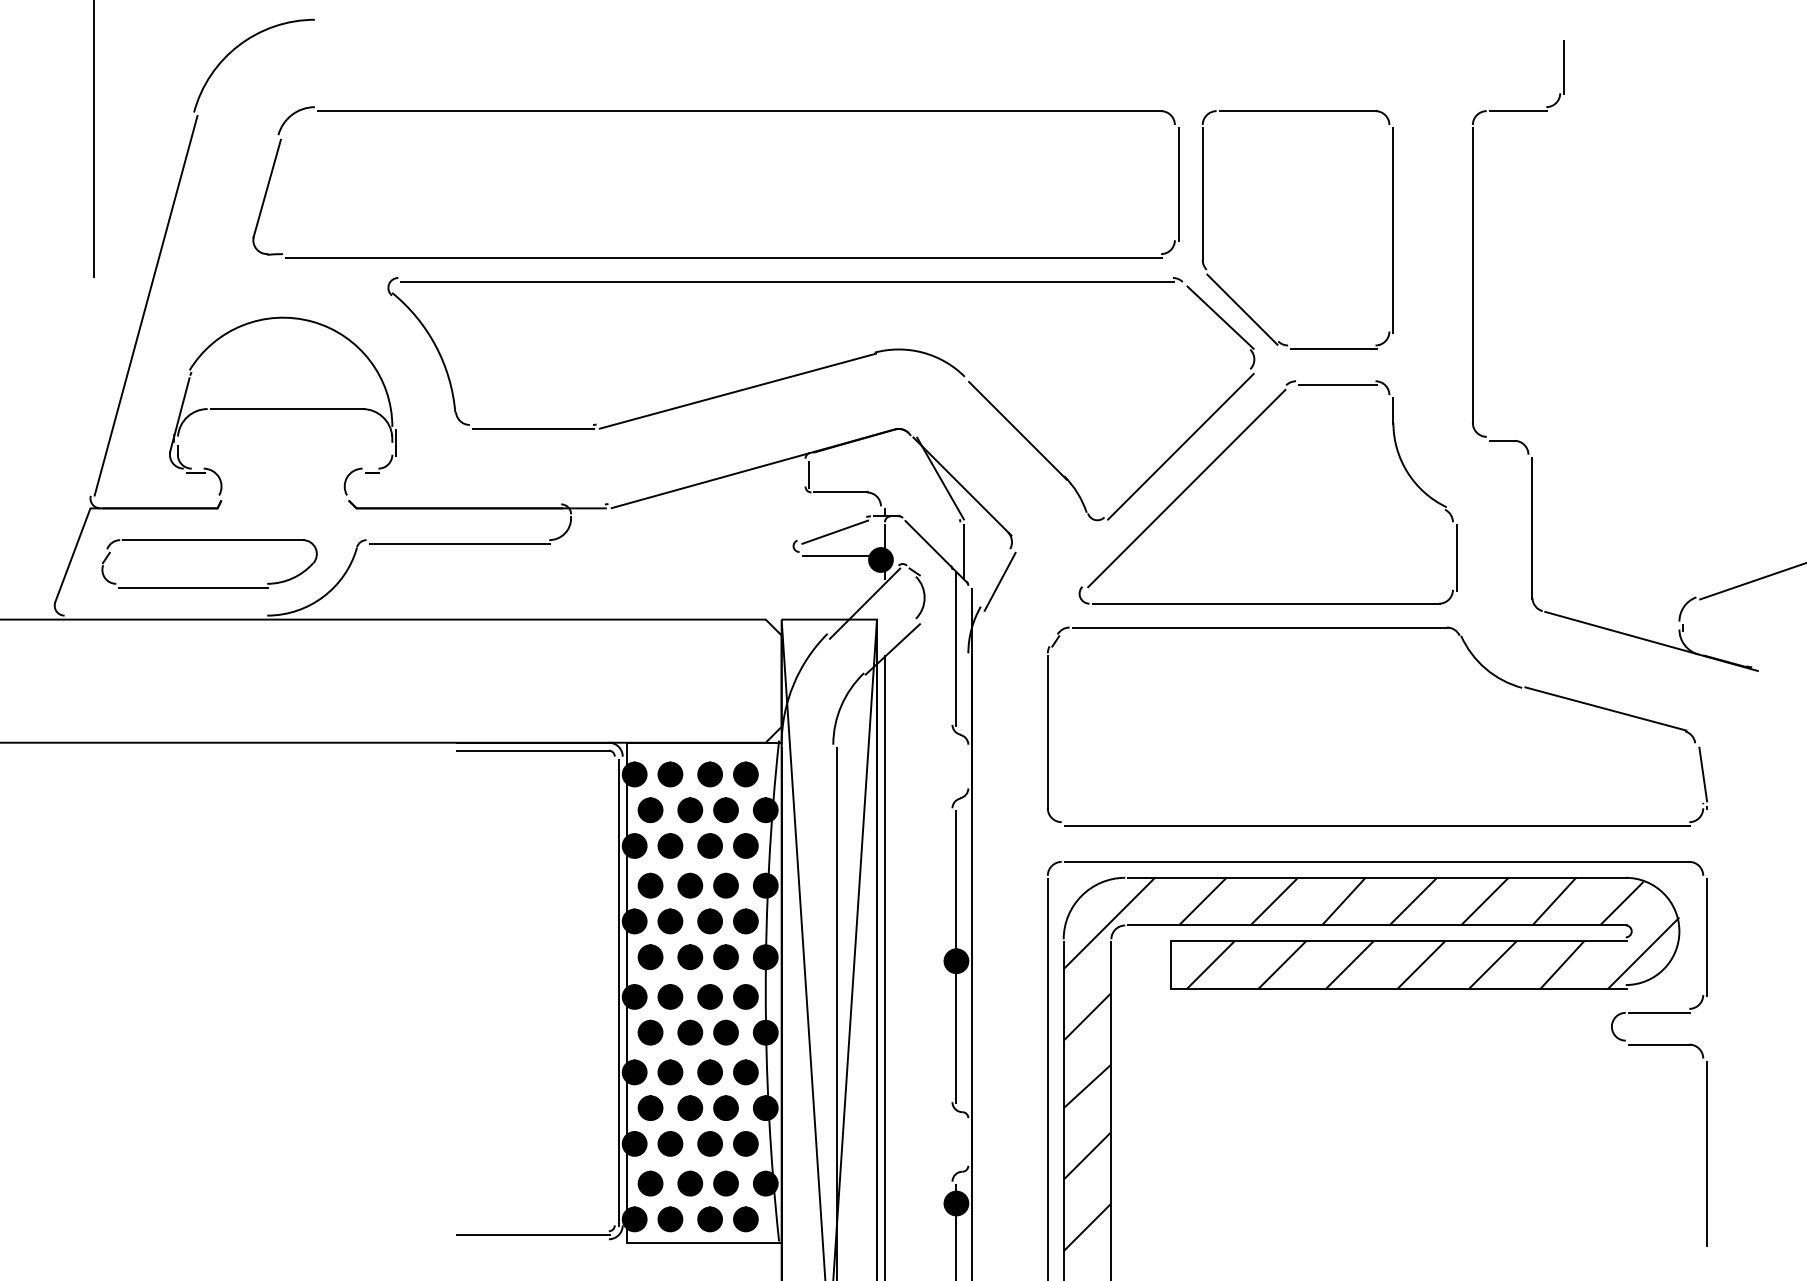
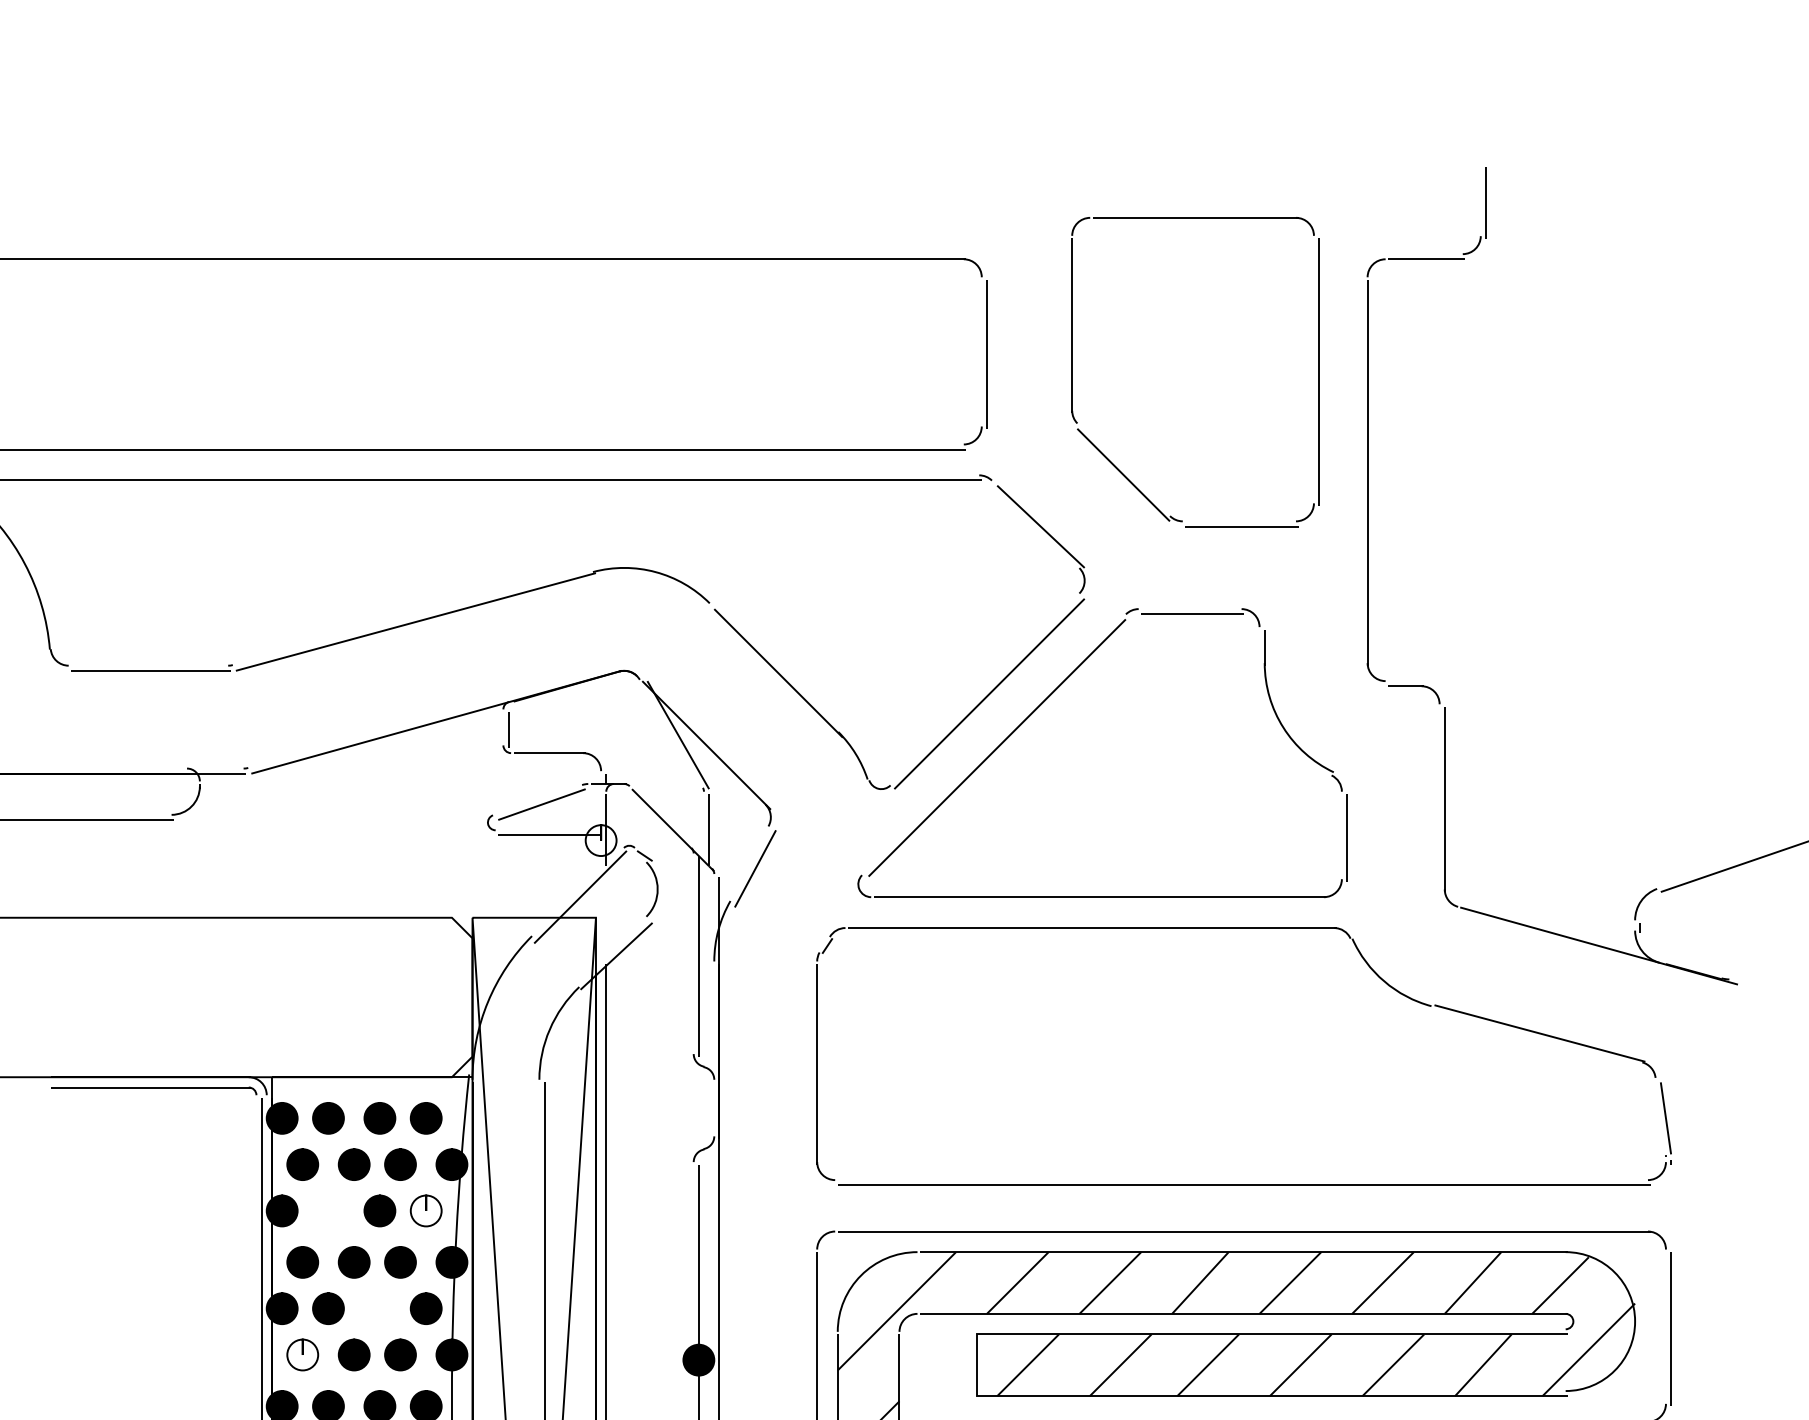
part: (1203, 229) -> (1073, 371), moved
fill: (880, 559) -> (600, 839), removed
part: (670, 845) -> (328, 1210), removed
fill: (745, 845) -> (425, 1210), removed
part: (709, 921) -> (379, 1308), removed
fill: (650, 957) -> (302, 1355), removed

